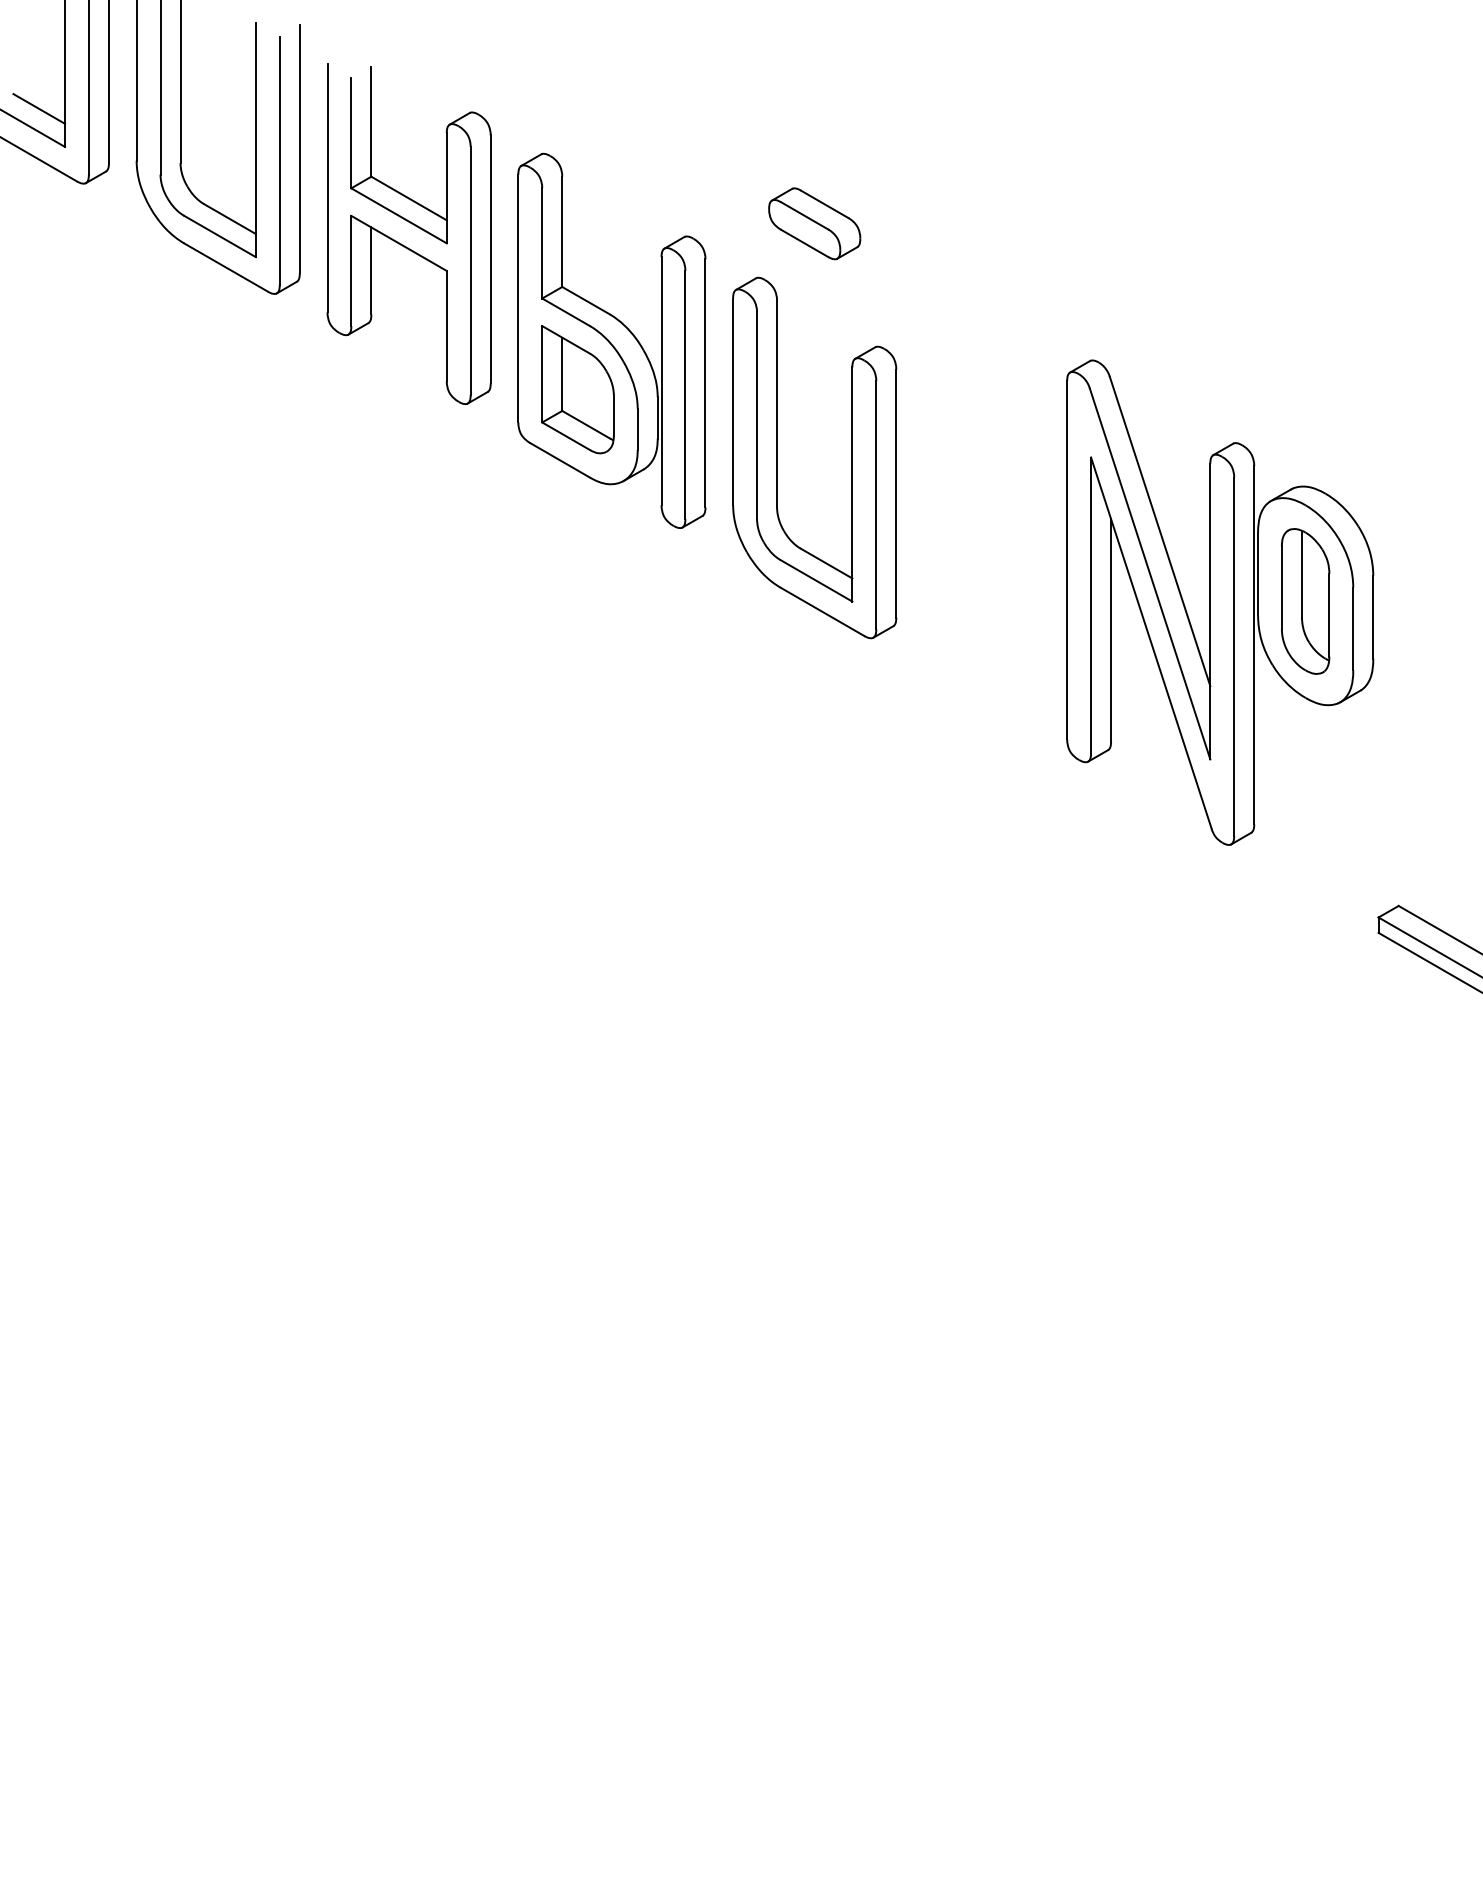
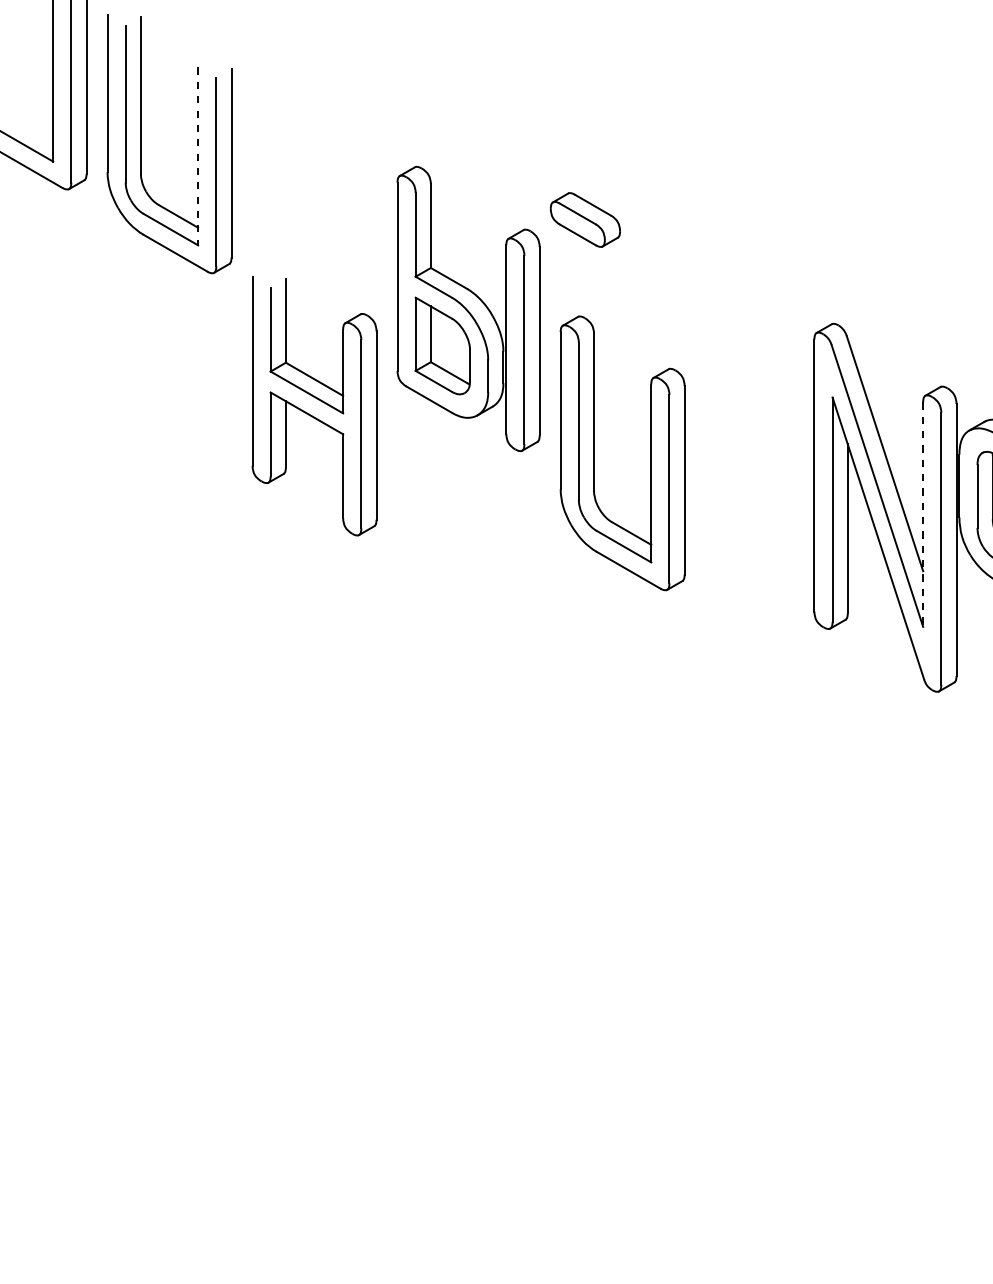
line: (39, 108) -> (33, 132), removed
line: (255, 140) -> (197, 156), solid -> dashed
part: (814, 223) -> (585, 219), moved
part: (413, 225) -> (317, 399), moved
part: (777, 457) -> (594, 452), moved
line: (1210, 611) -> (923, 514), solid -> dashed

